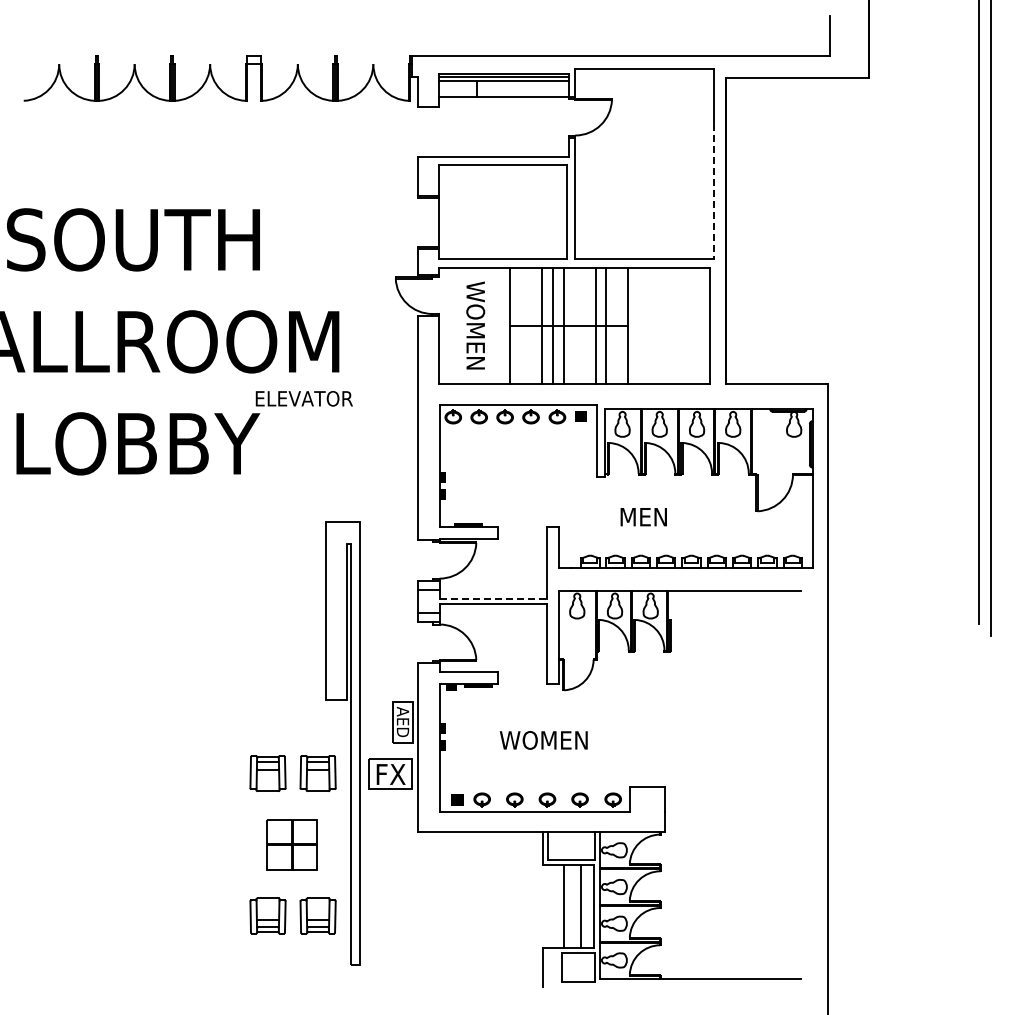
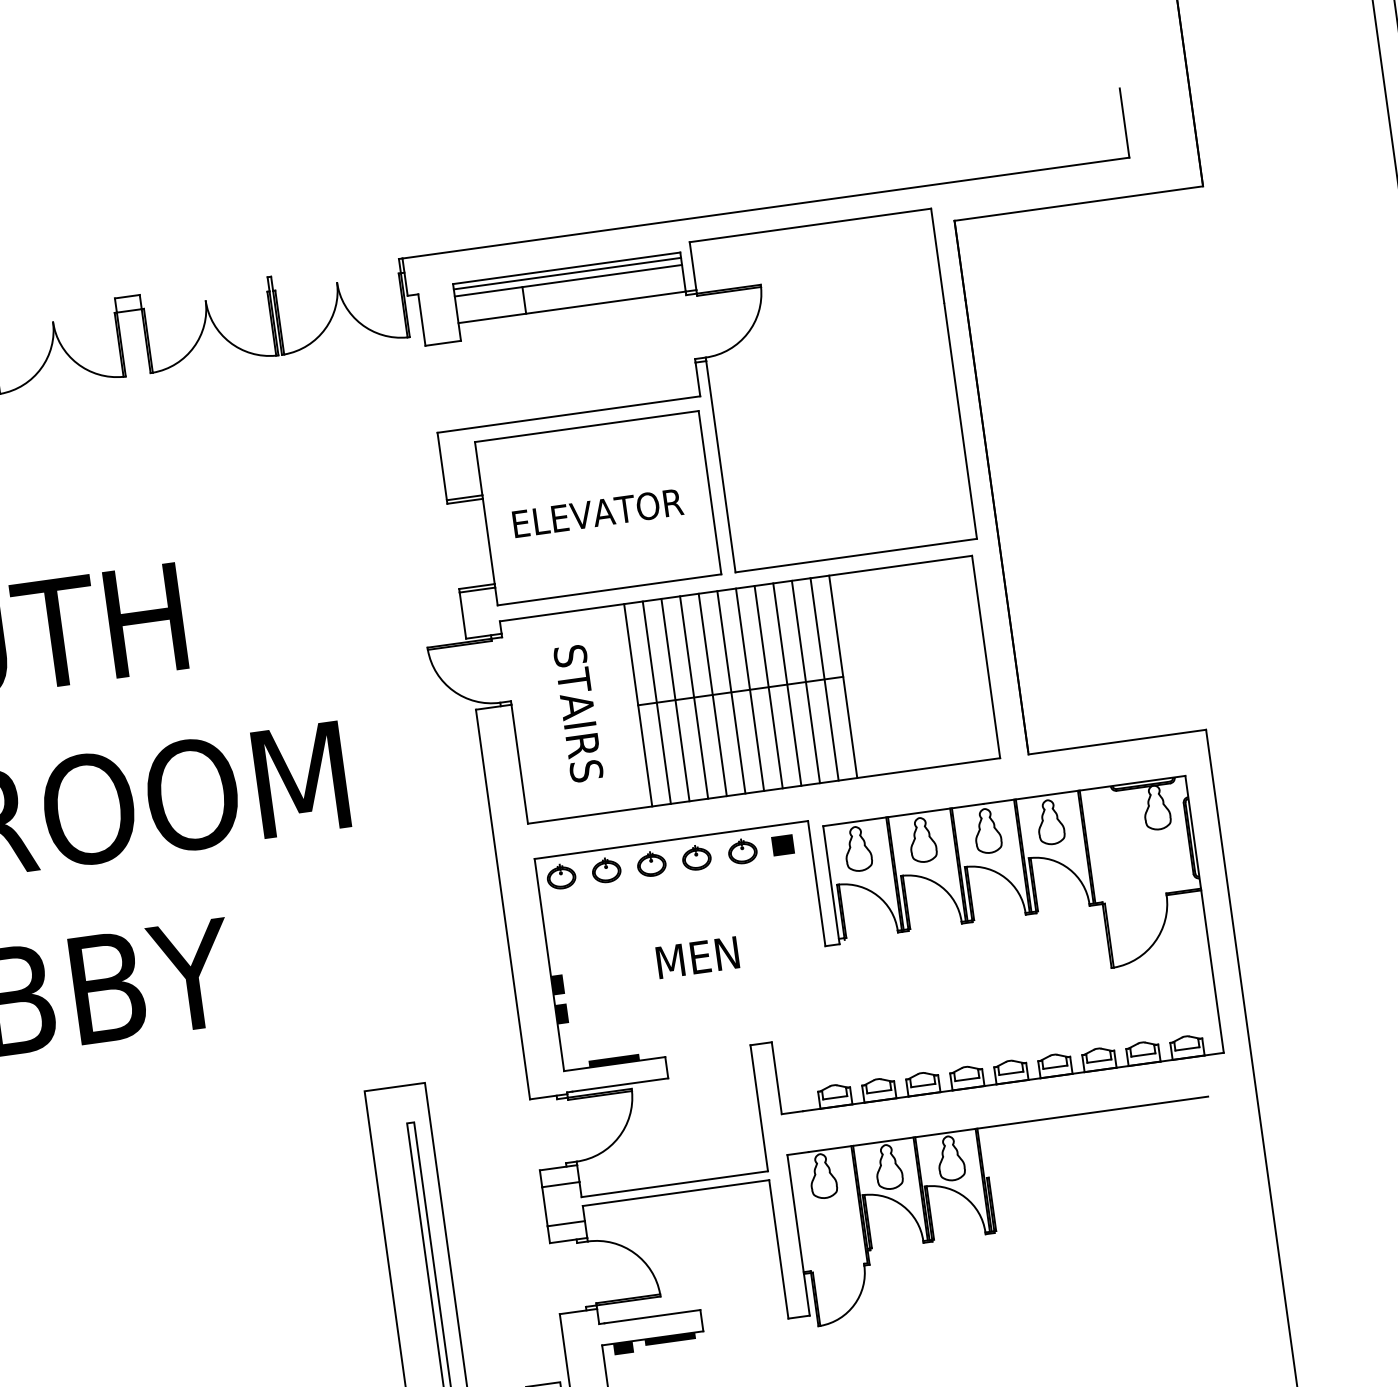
line: (713, 191) -> (959, 421), dashed -> solid
text: (475, 325) -> (578, 712), WOMEN -> STAIRS
line: (520, 326) -> (656, 703), added
line: (531, 326) -> (675, 700), added
line: (574, 326) -> (750, 690), added
line: (584, 326) -> (767, 687), added
line: (617, 326) -> (825, 679), added
text: (303, 398) -> (596, 512), moved
text: (643, 517) -> (697, 958), moved
line: (493, 599) -> (675, 1184), dashed -> solid

